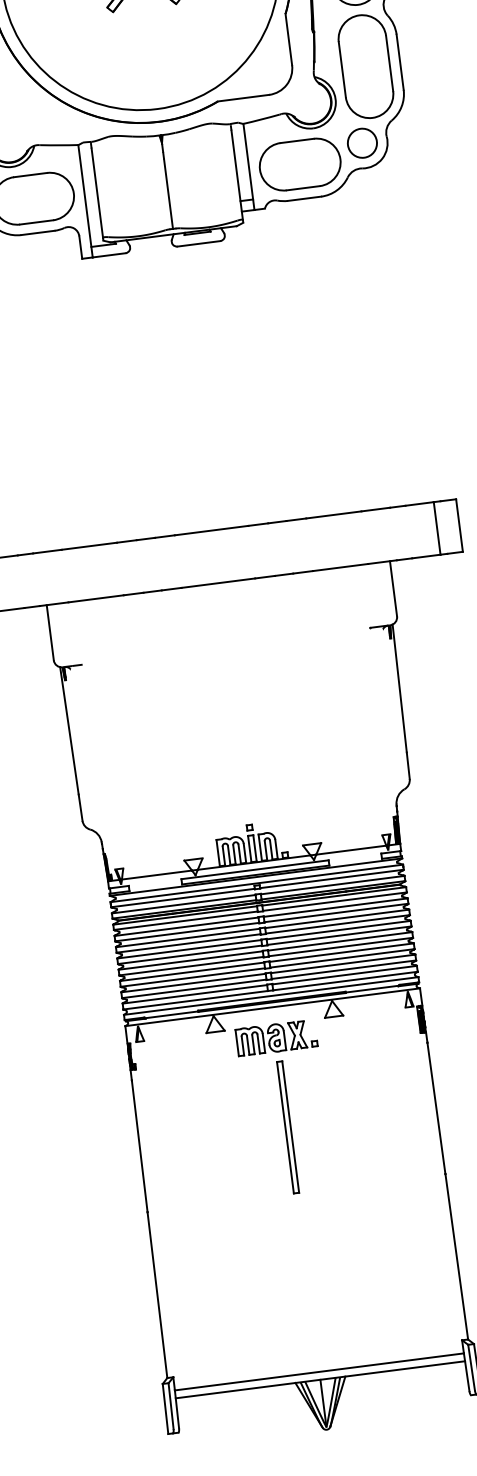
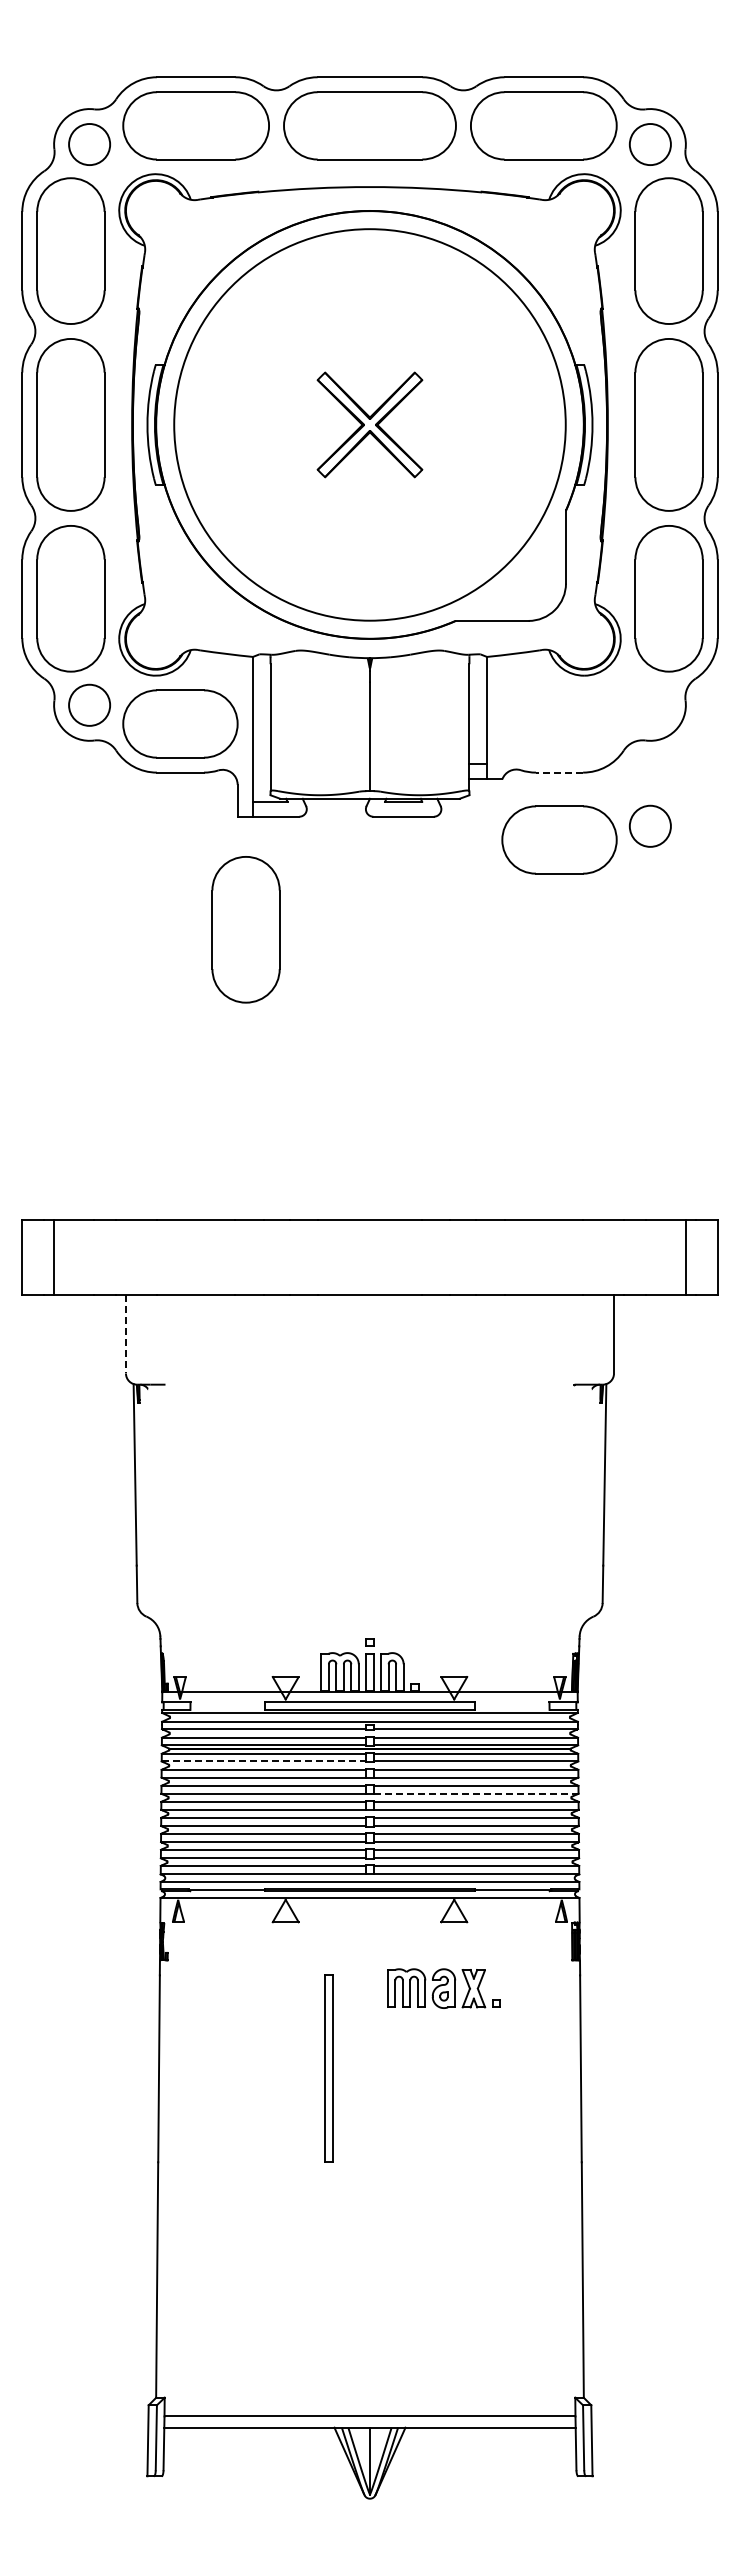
circle: (361, 142) -> (649, 825), moved
part: (300, 164) -> (559, 839), moved
line: (304, 198) -> (559, 772), solid -> dashed
part: (97, 337) -> (245, 929), added
line: (49, 633) -> (125, 1334), solid -> dashed
line: (186, 920) -> (264, 1761), solid -> dashed
line: (337, 924) -> (475, 1793), solid -> dashed
part: (276, 1037) -> (443, 1988), moved
part: (287, 1127) -> (328, 2068), moved

